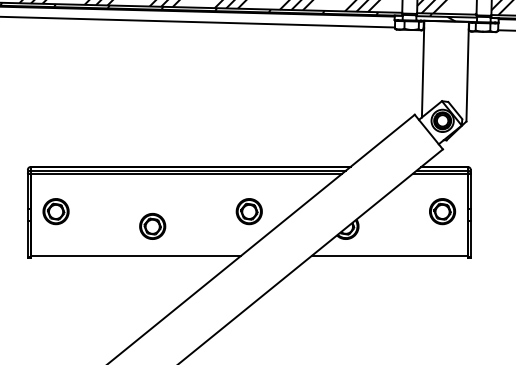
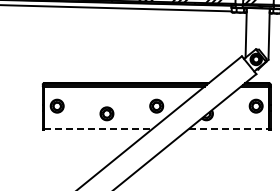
line: (136, 256) -> (98, 129), solid -> dashed
line: (390, 256) -> (229, 129), solid -> dashed

